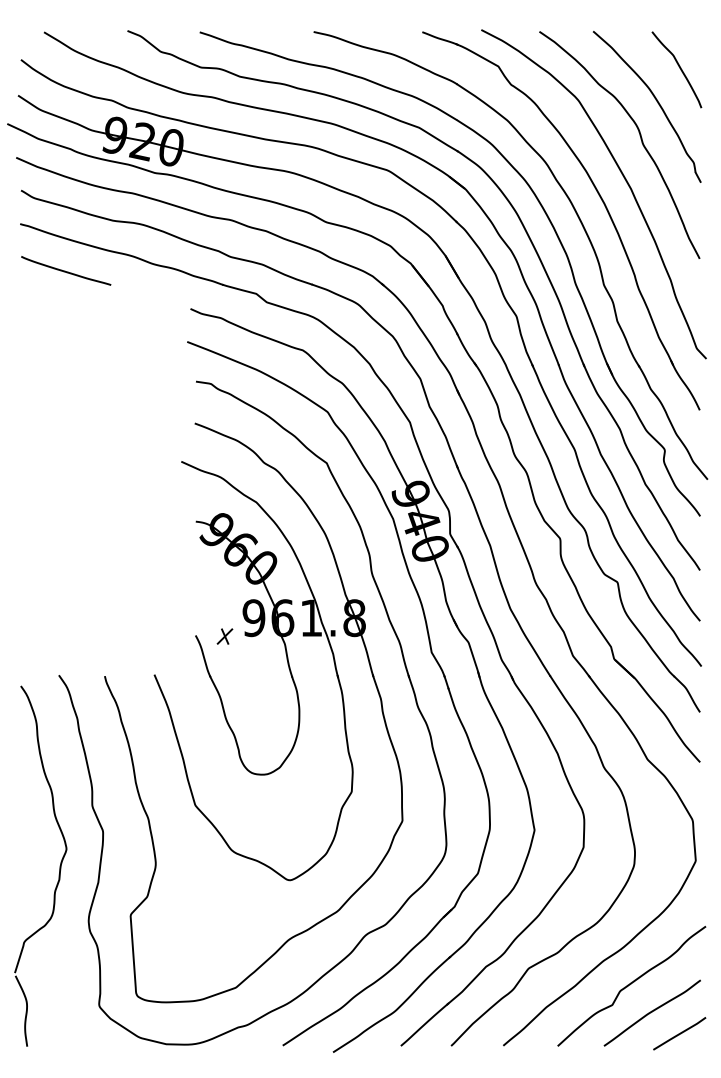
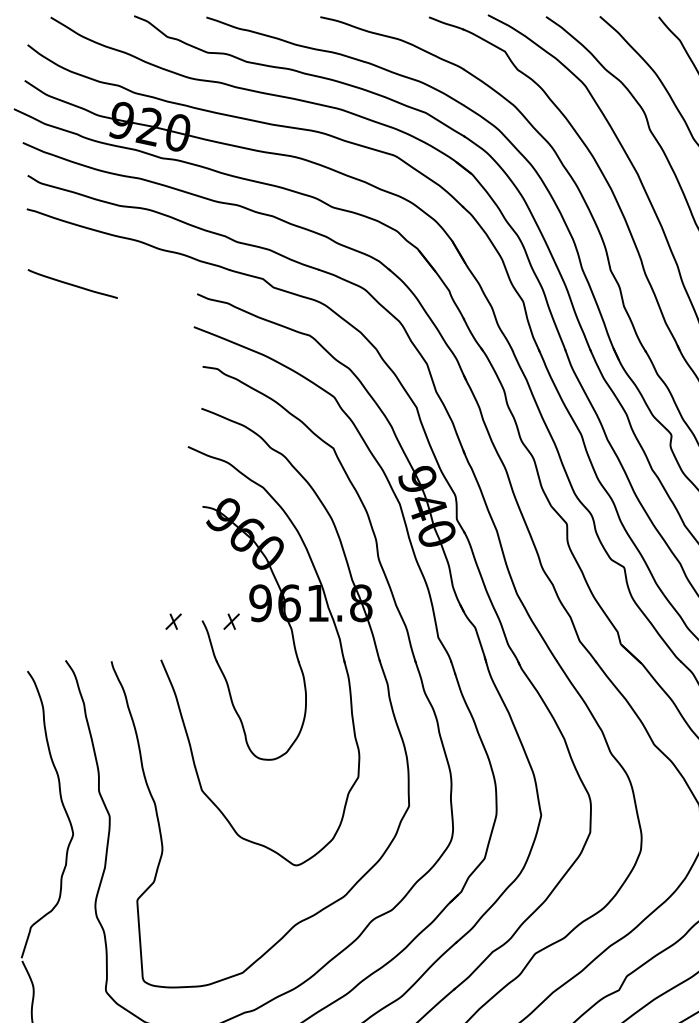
curve: (65, 270) -> (72, 283), moved
part: (166, 636) -> (173, 621), added

